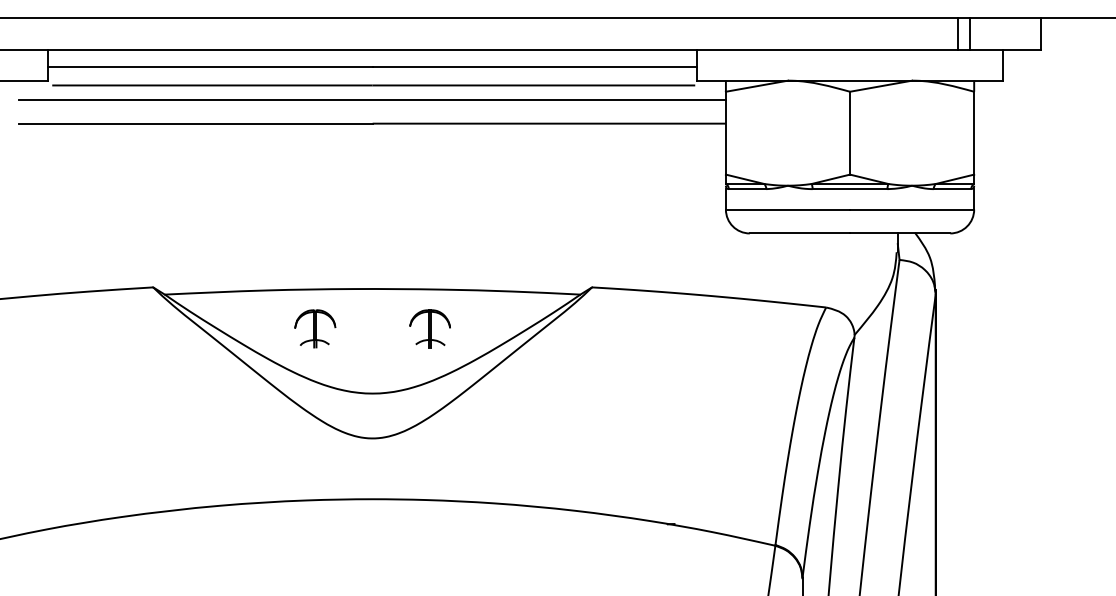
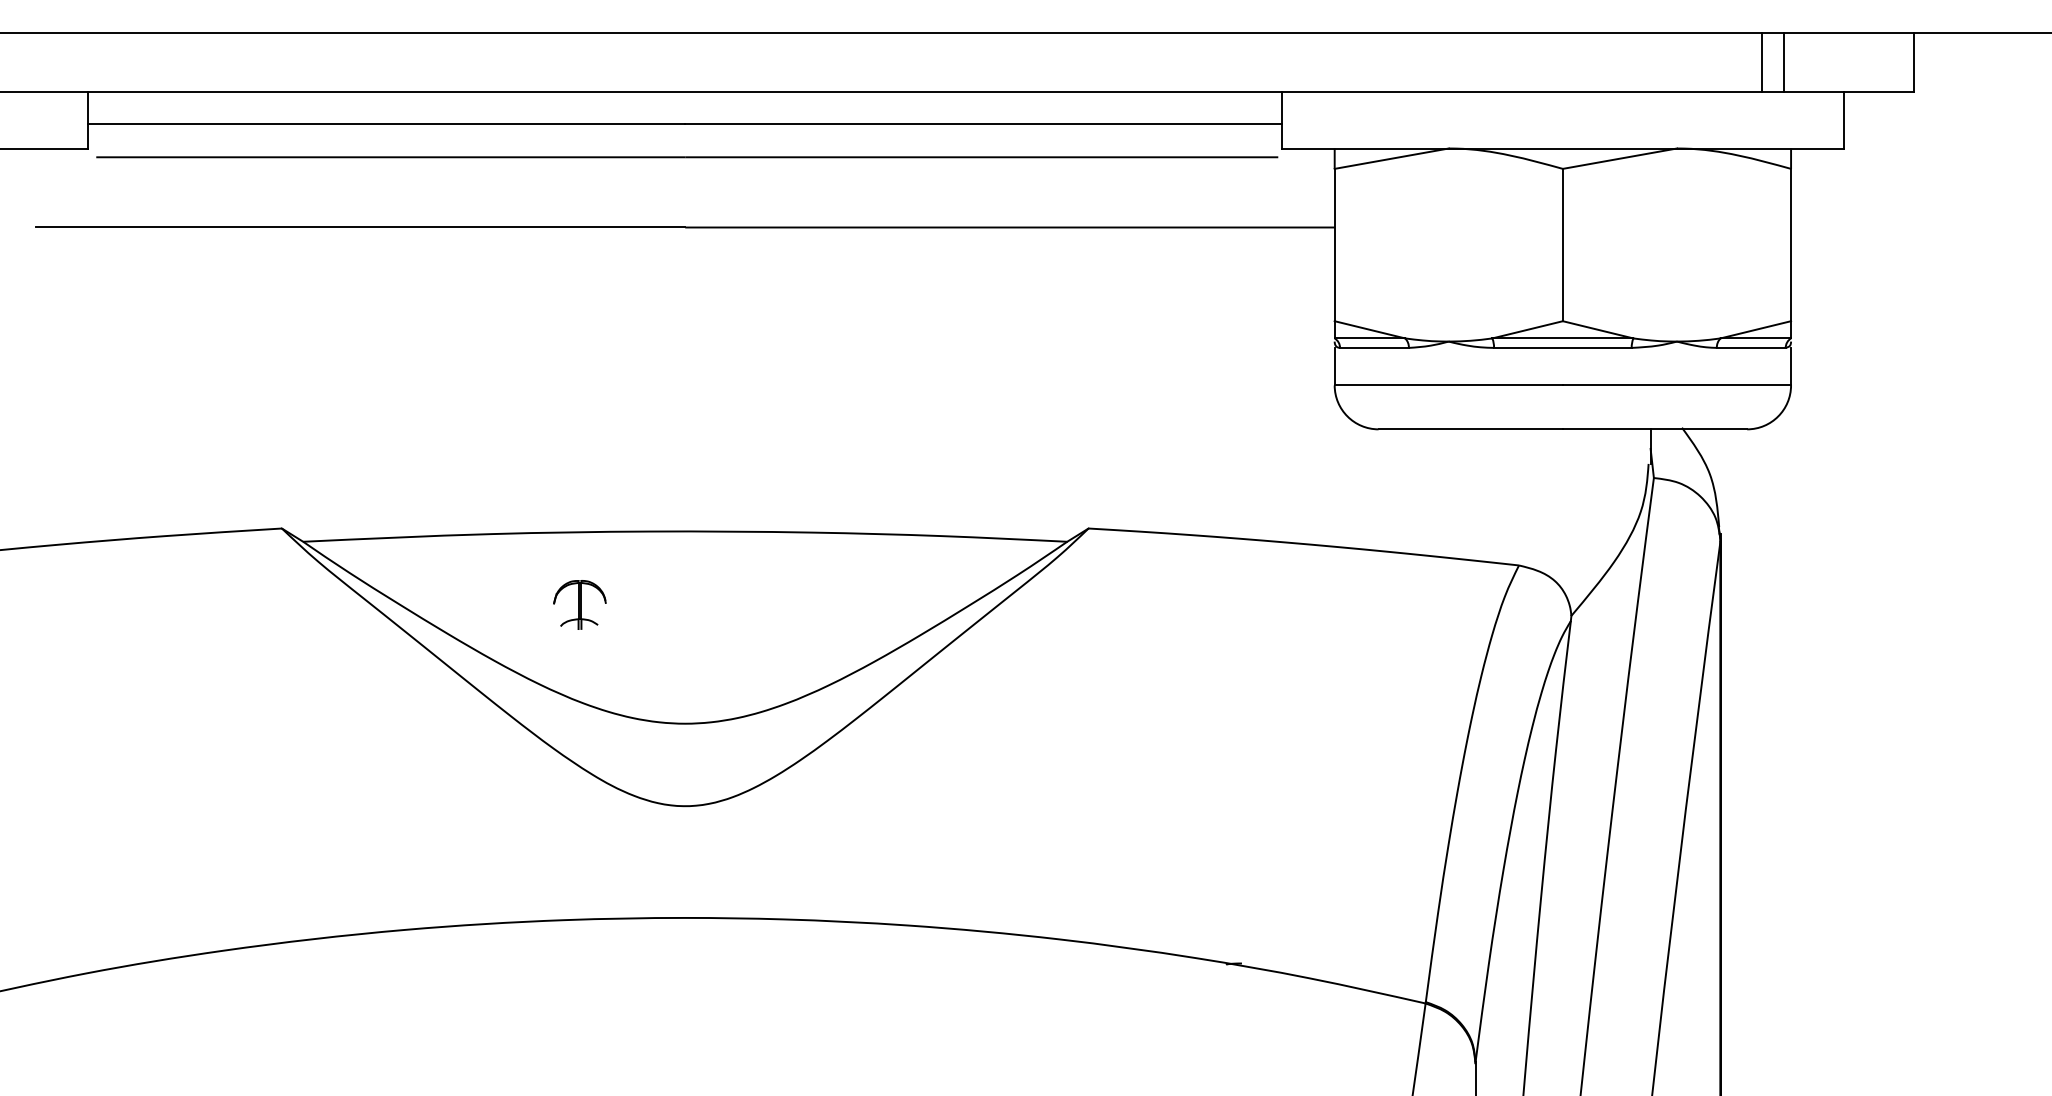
line: (372, 99) -> (684, 183), removed
part: (315, 328) -> (580, 604), size x0.7
part: (429, 328) -> (789, 604), removed

